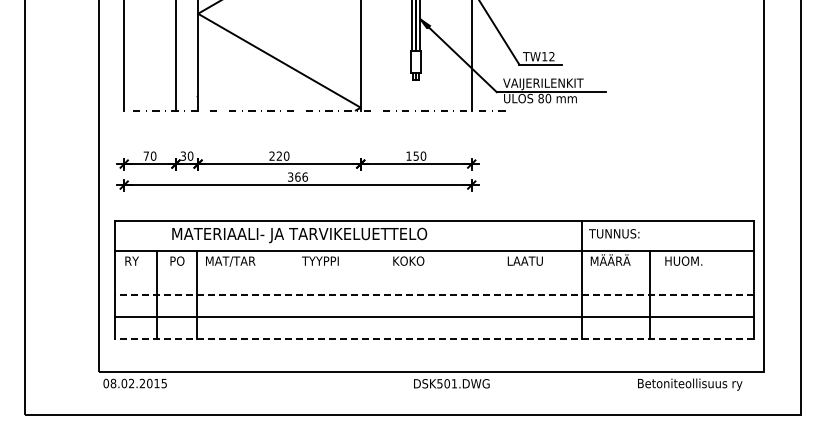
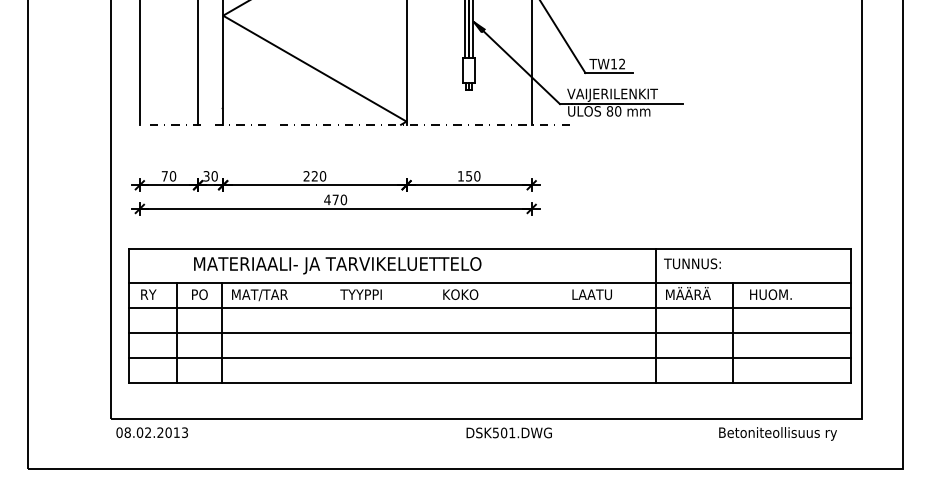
text: (297, 176) -> (335, 199), 366 -> 470
line: (434, 272) -> (489, 307), added
line: (434, 295) -> (489, 333), dashed -> solid
line: (434, 339) -> (489, 383), dashed -> solid
text: (164, 382) -> (185, 431), 08.02.2015 -> 08.02.2013

